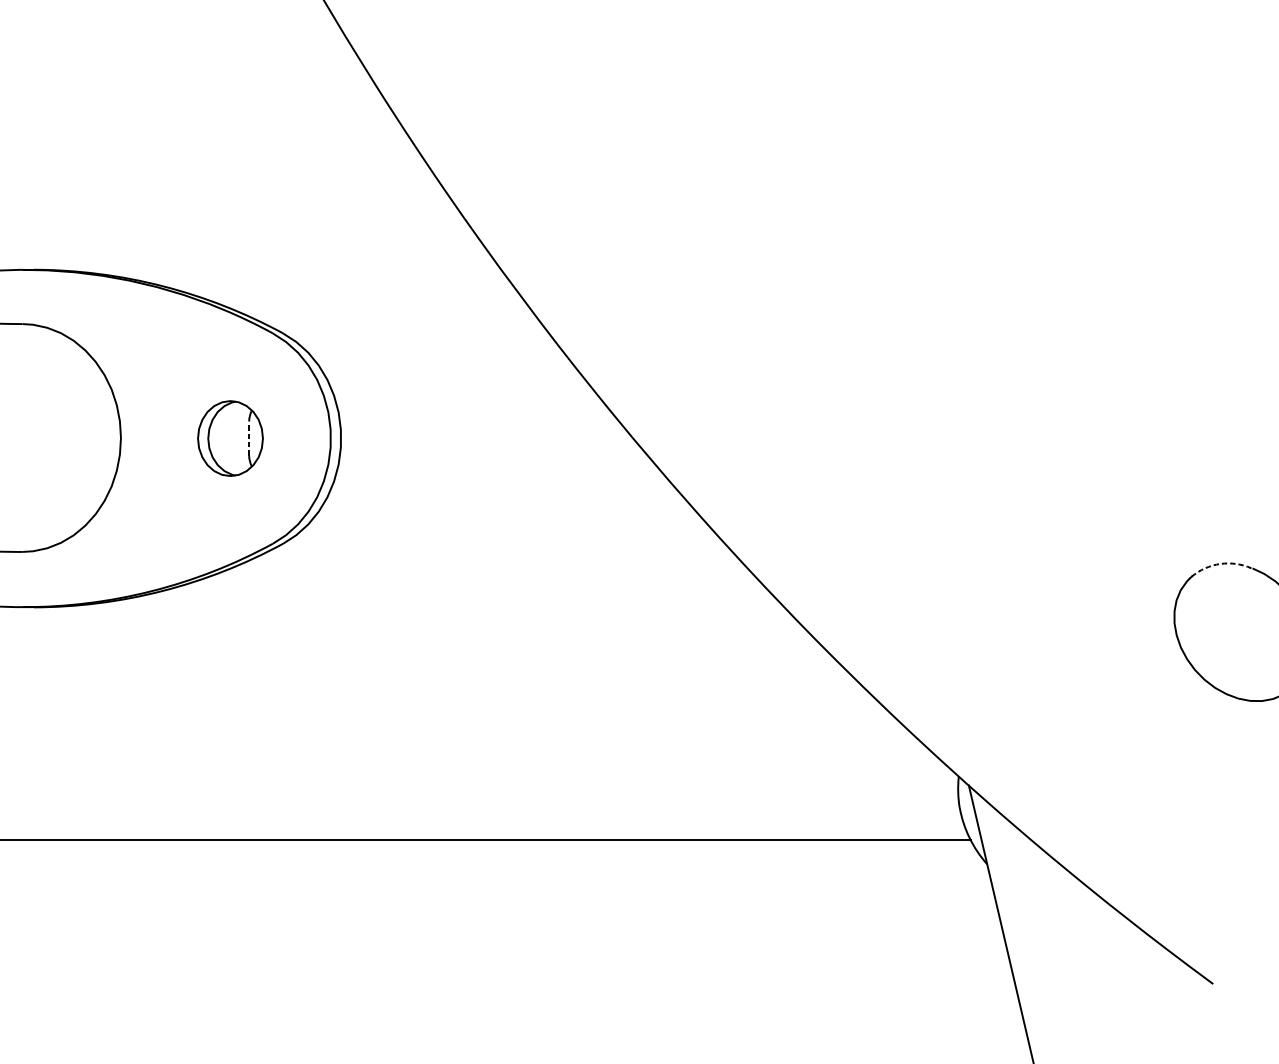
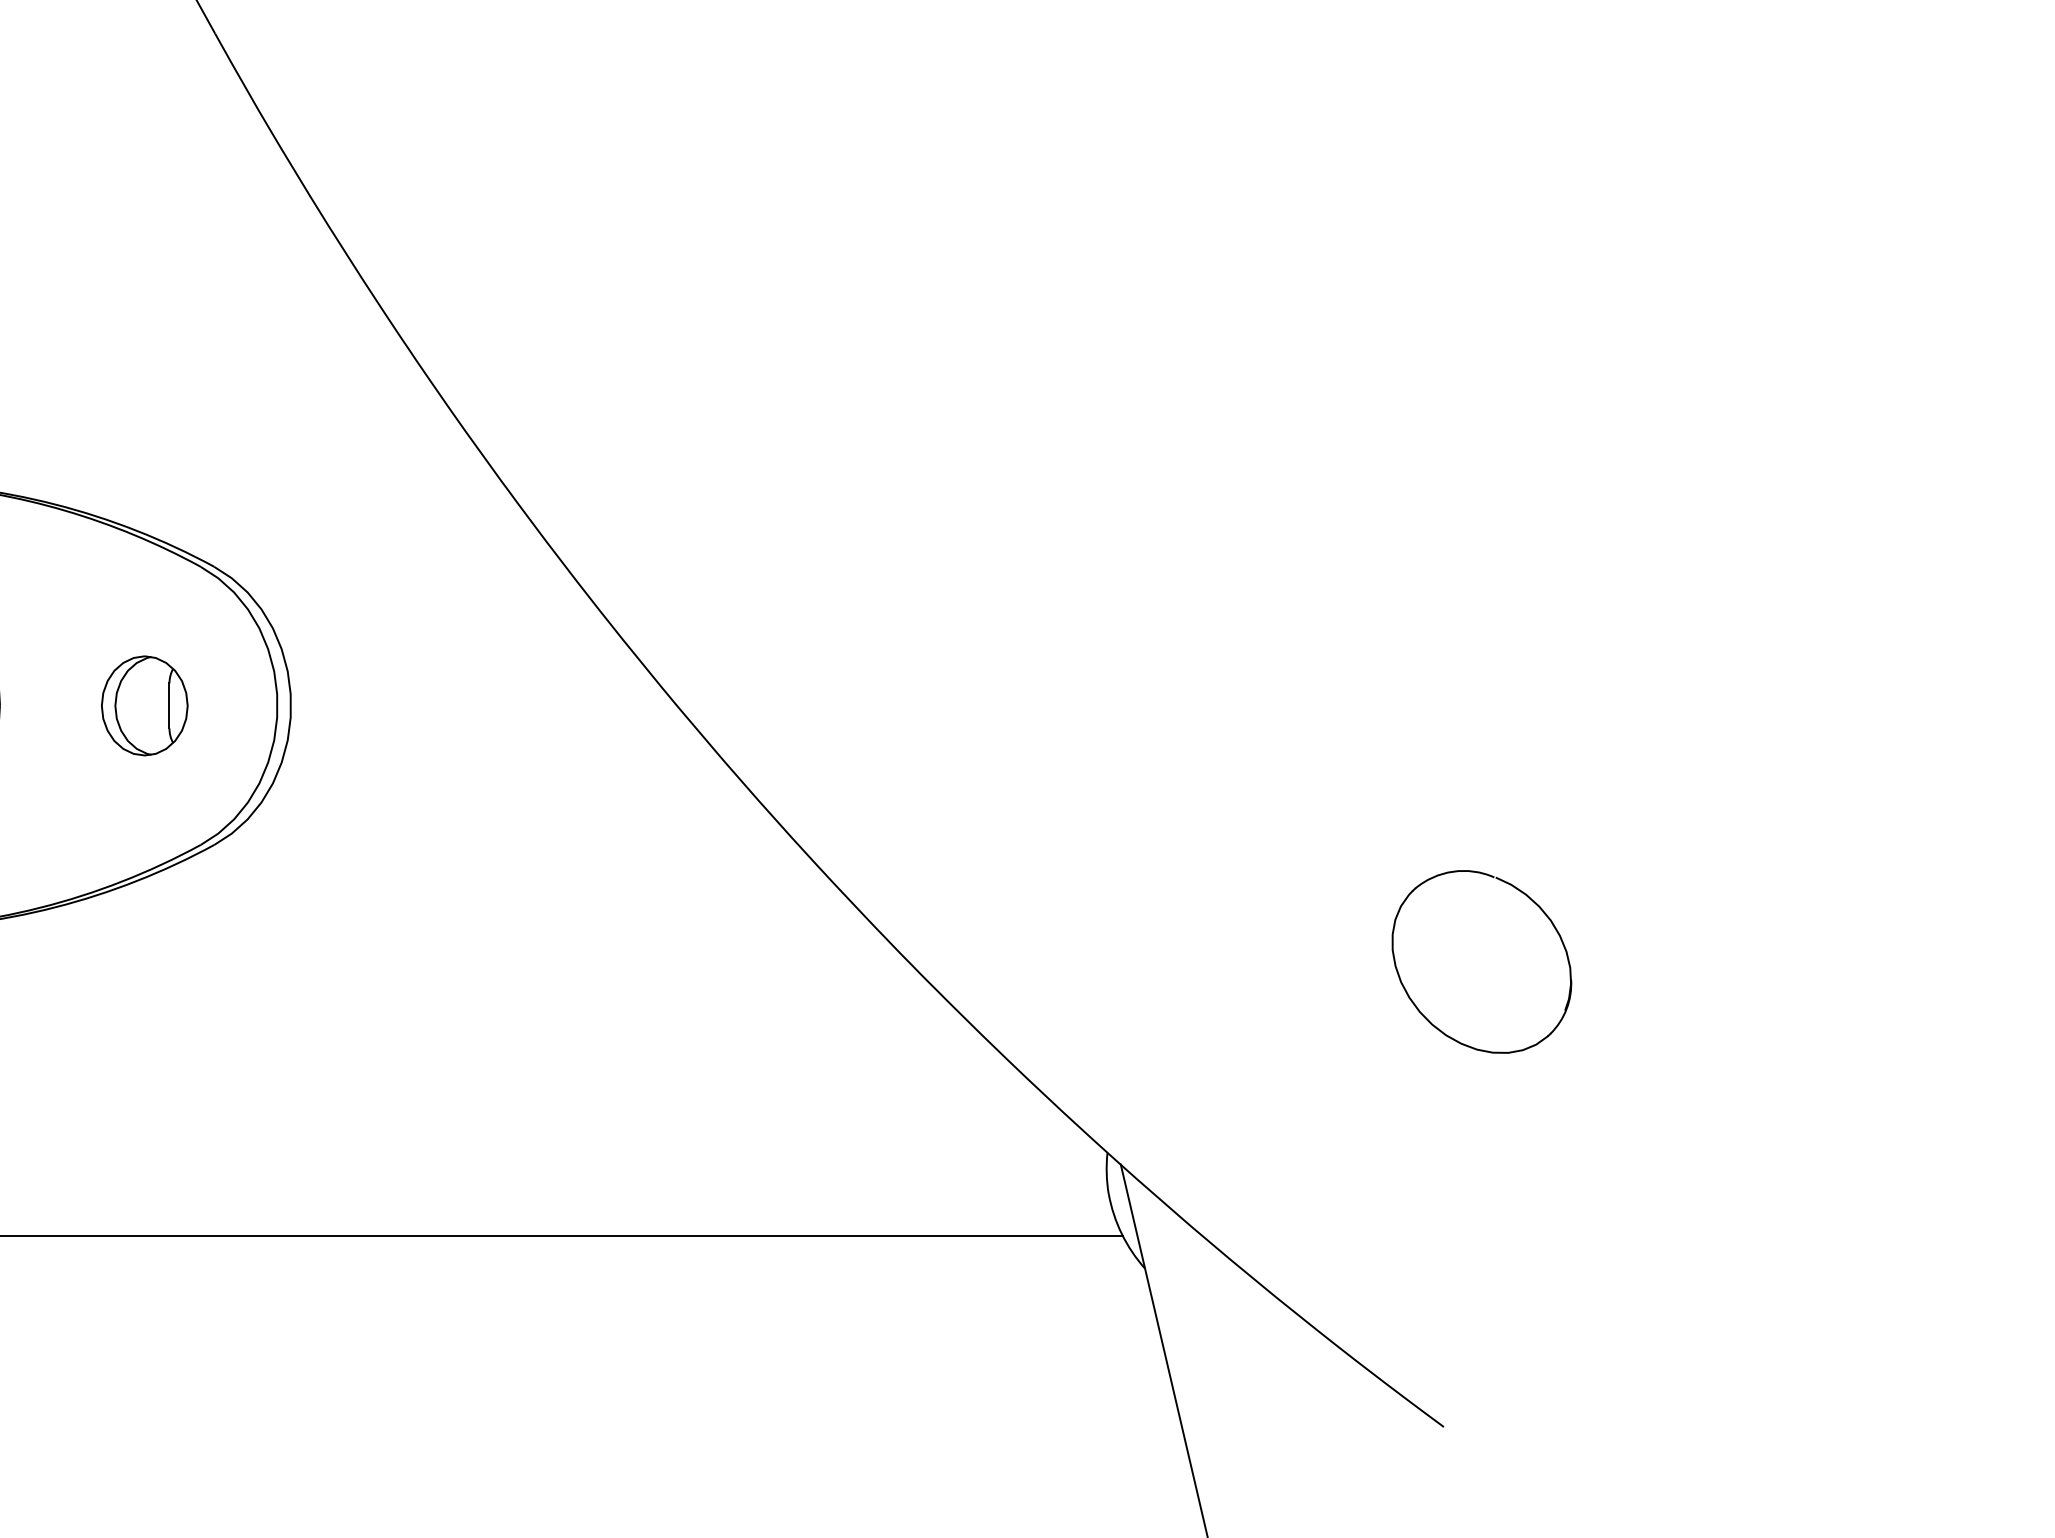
line: (249, 438) -> (169, 705), dashed -> solid
arc: (1220, 563) -> (1453, 871), dashed -> solid

